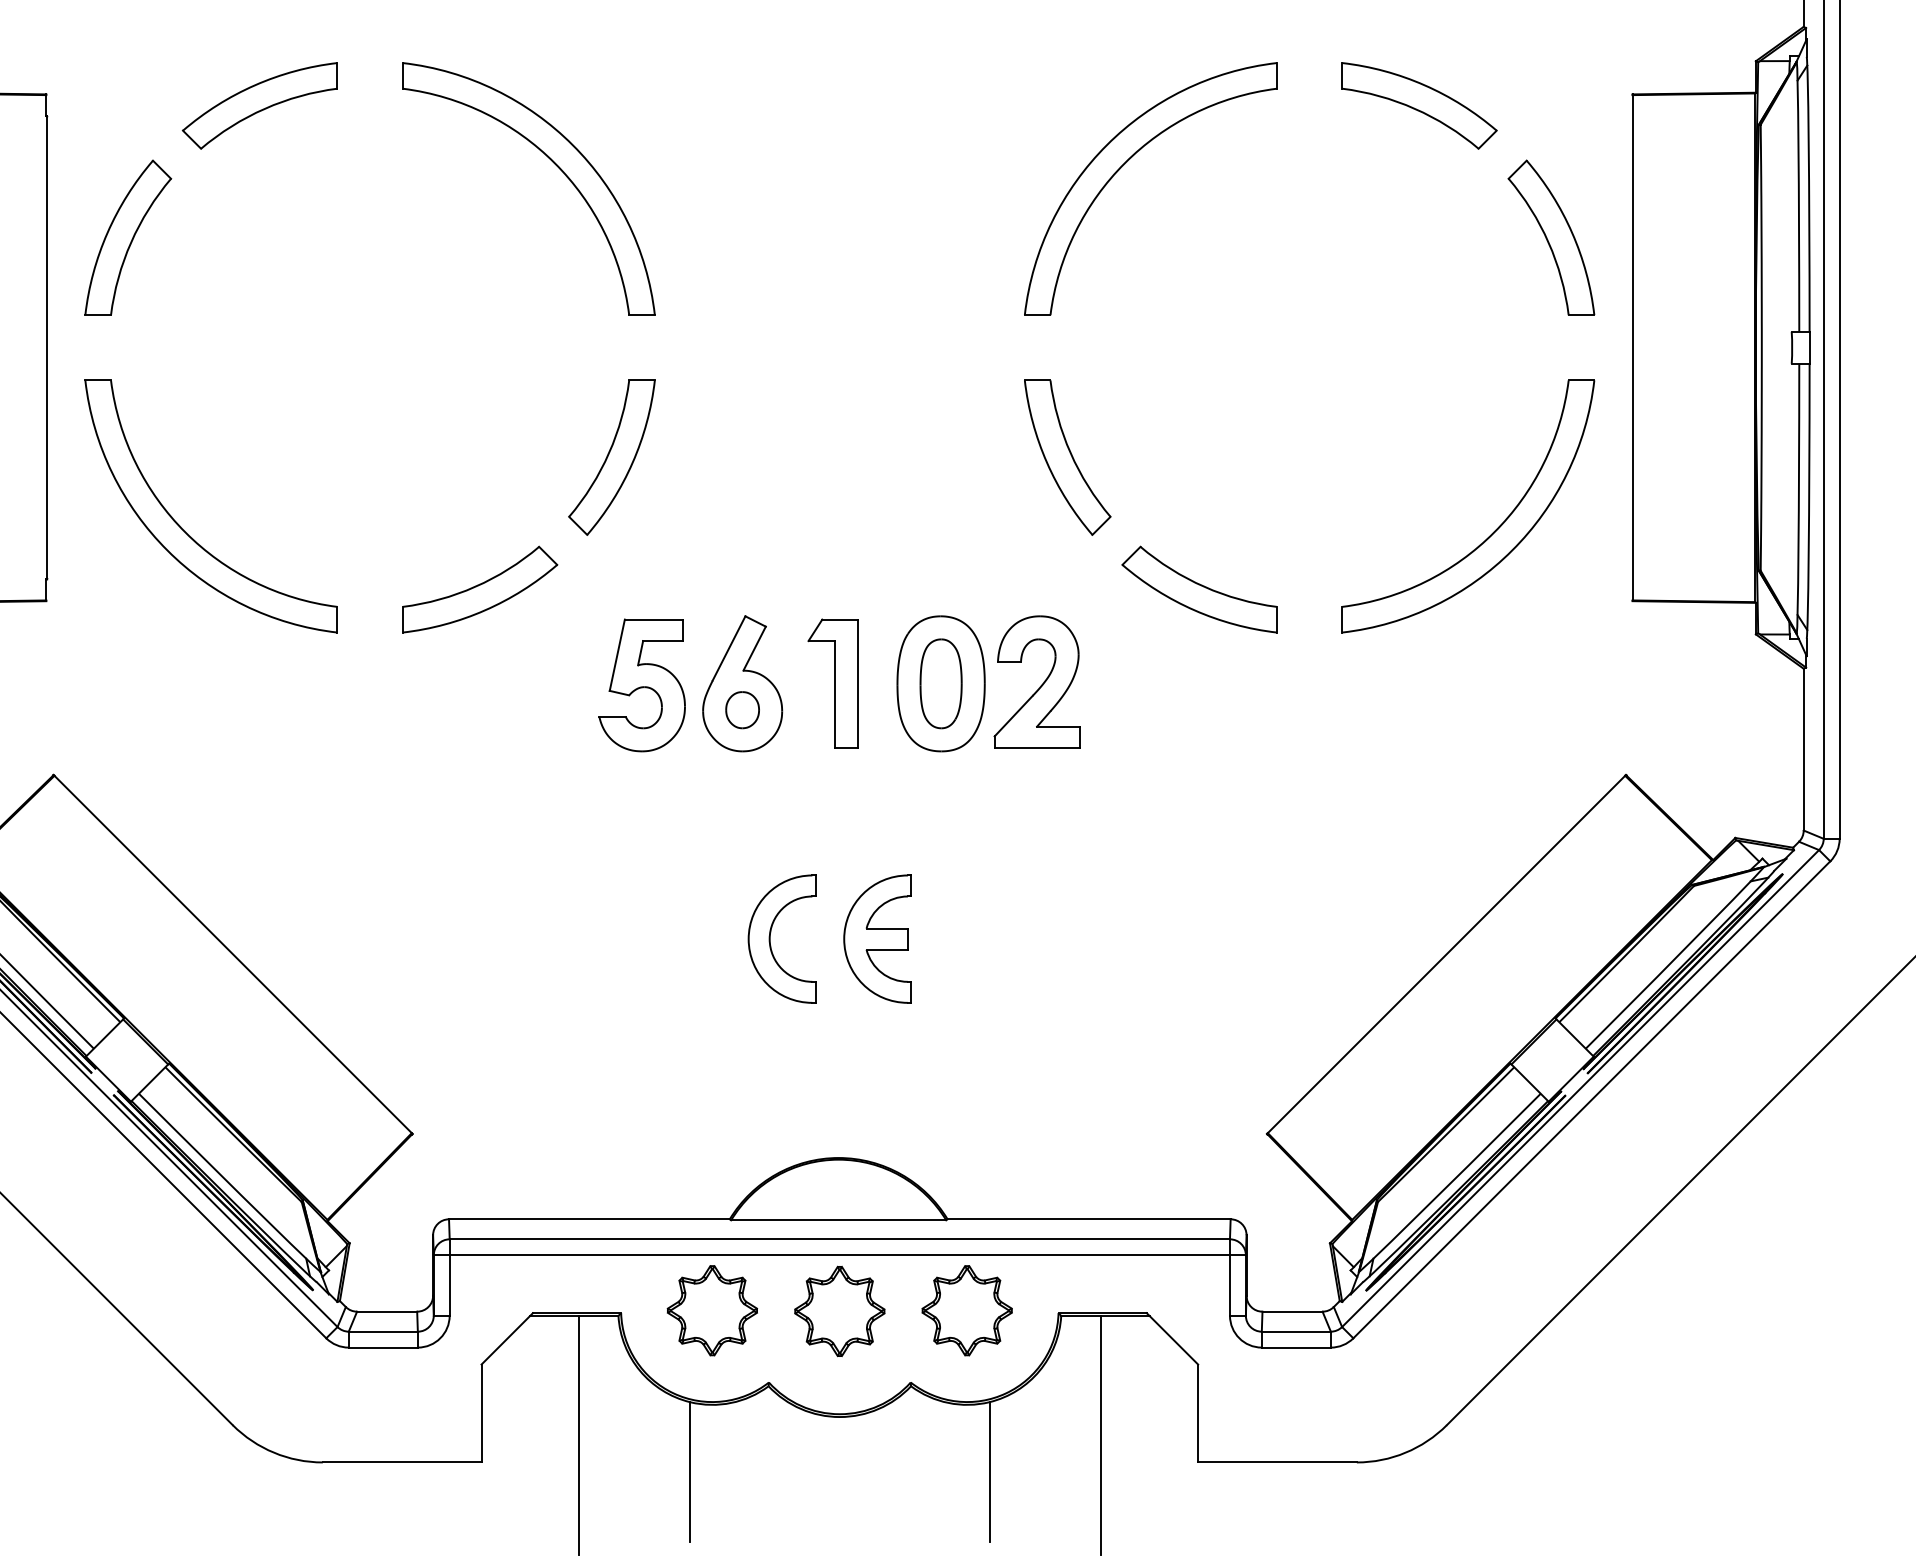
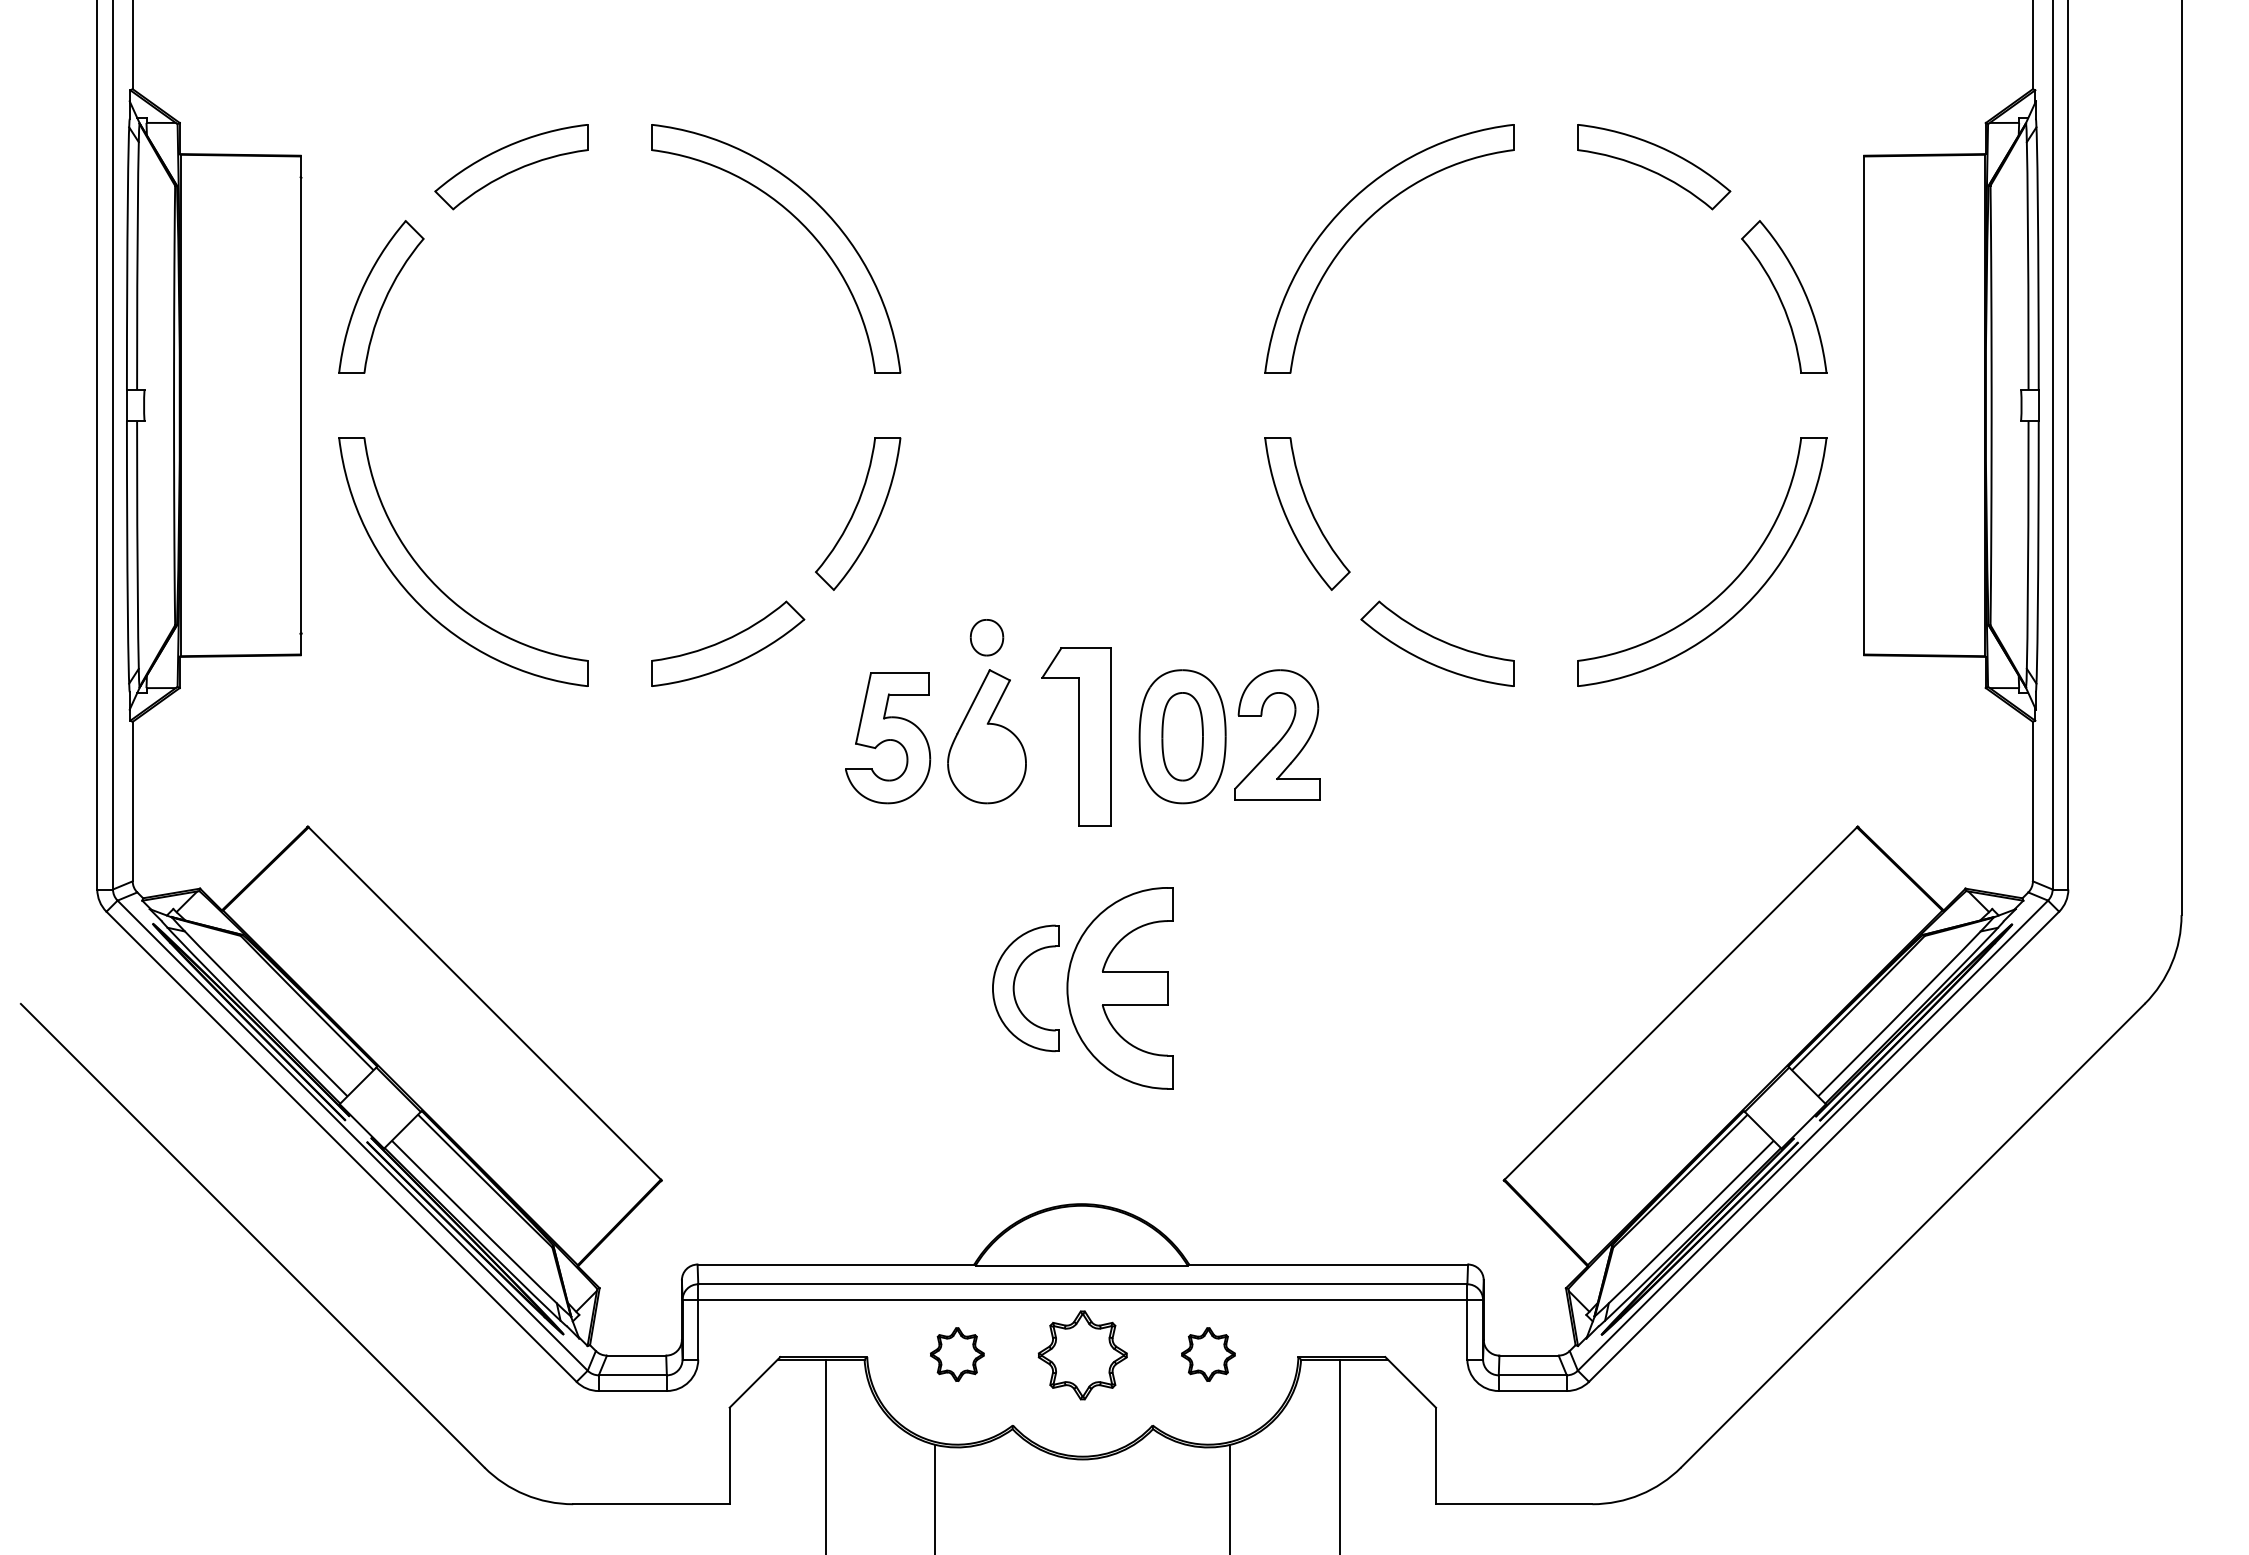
part: (832, 683) -> (1075, 736), size x1.4
part: (742, 709) -> (986, 637), moved
part: (877, 939) -> (1119, 988), size x1.6
part: (712, 1310) -> (957, 1354), size x0.6
part: (967, 1310) -> (1208, 1354), size x0.6

